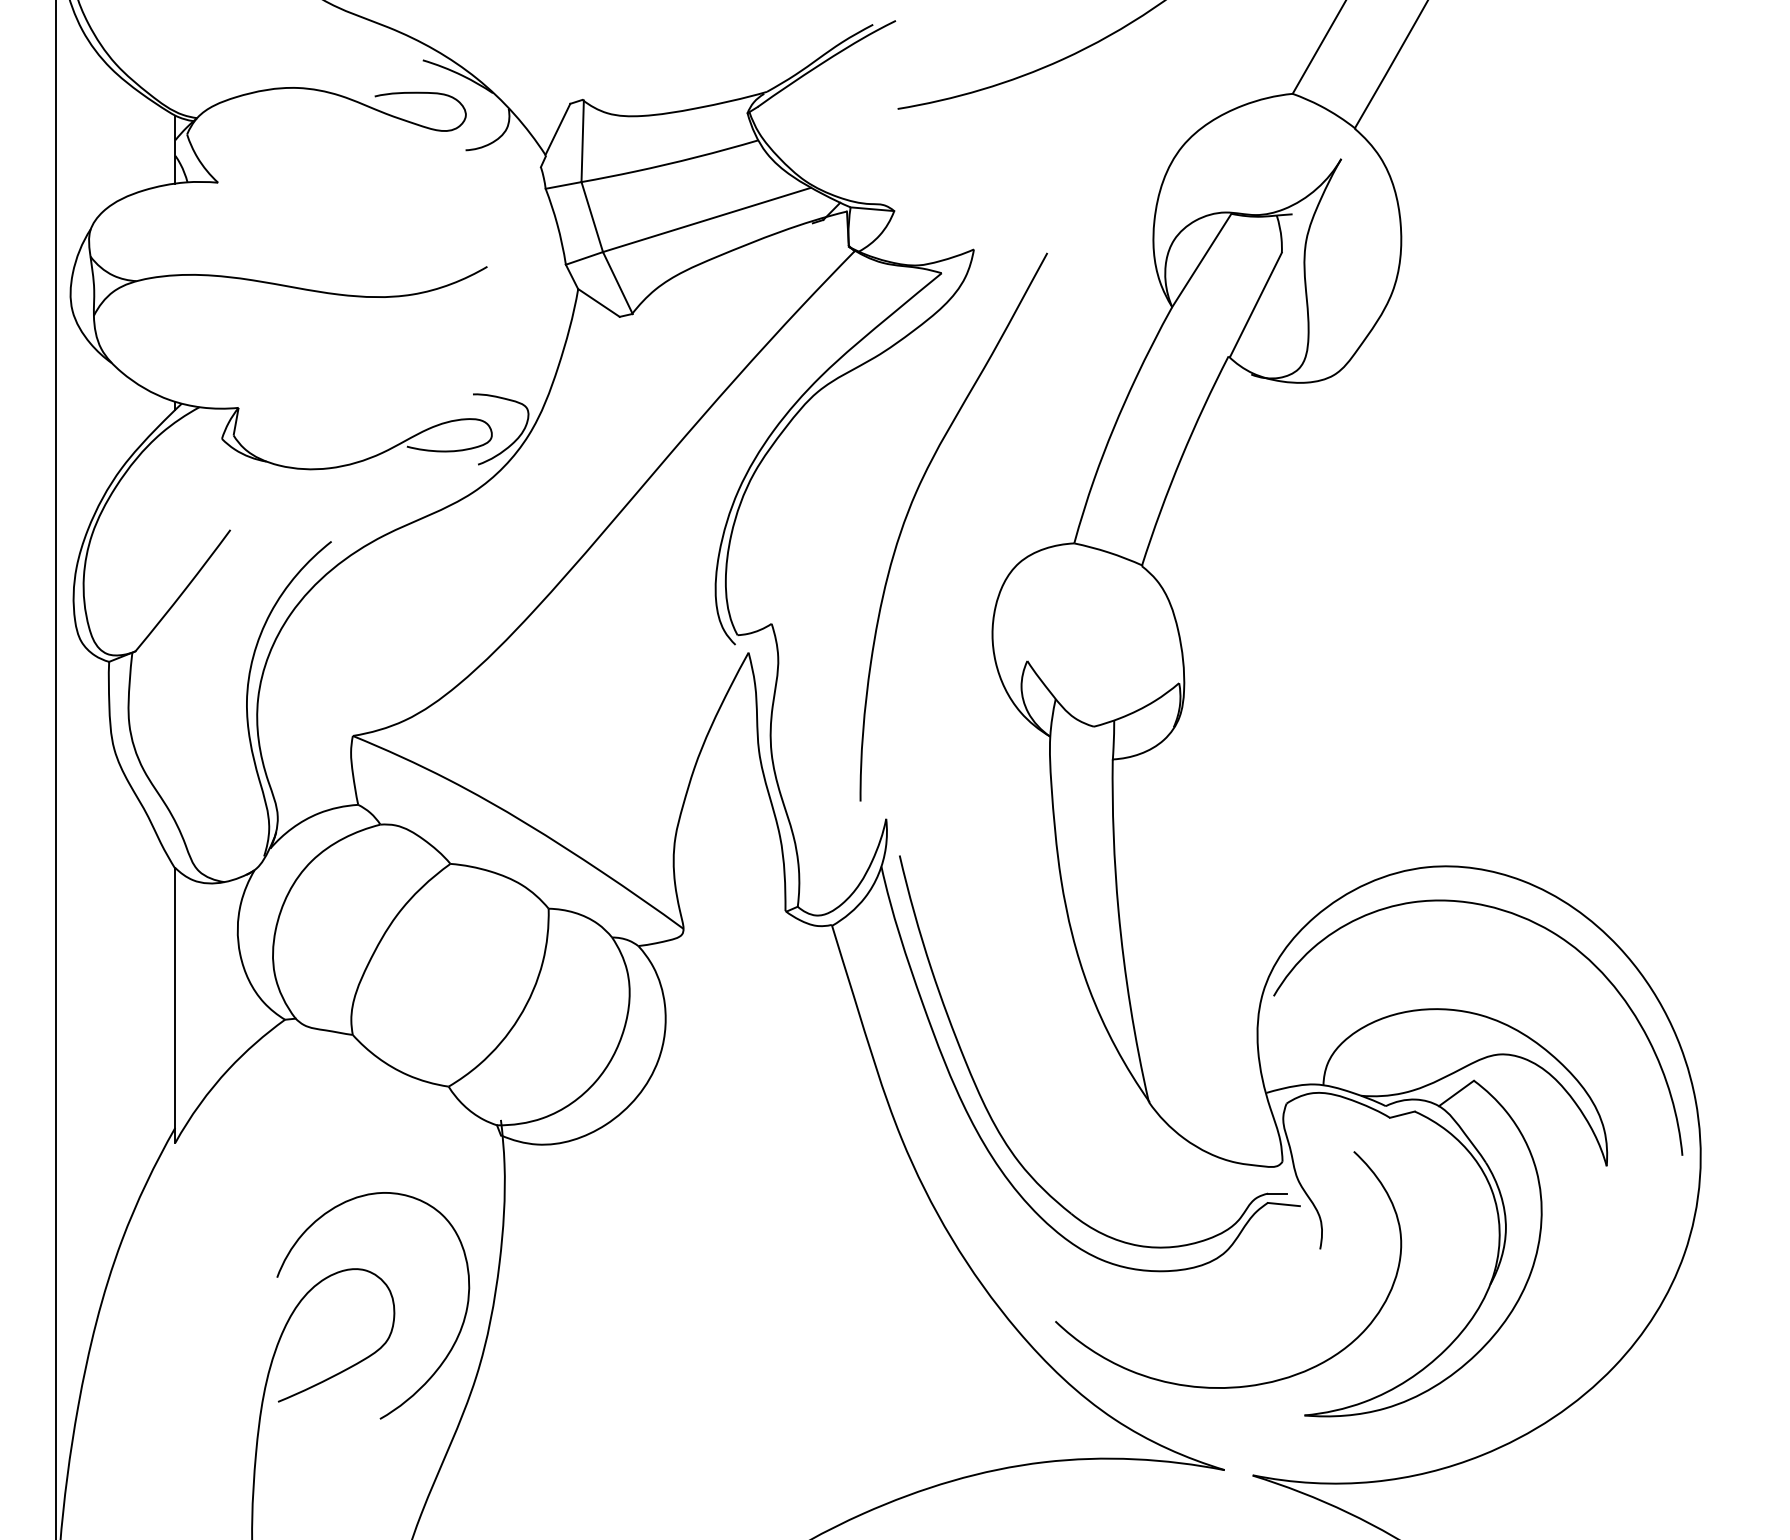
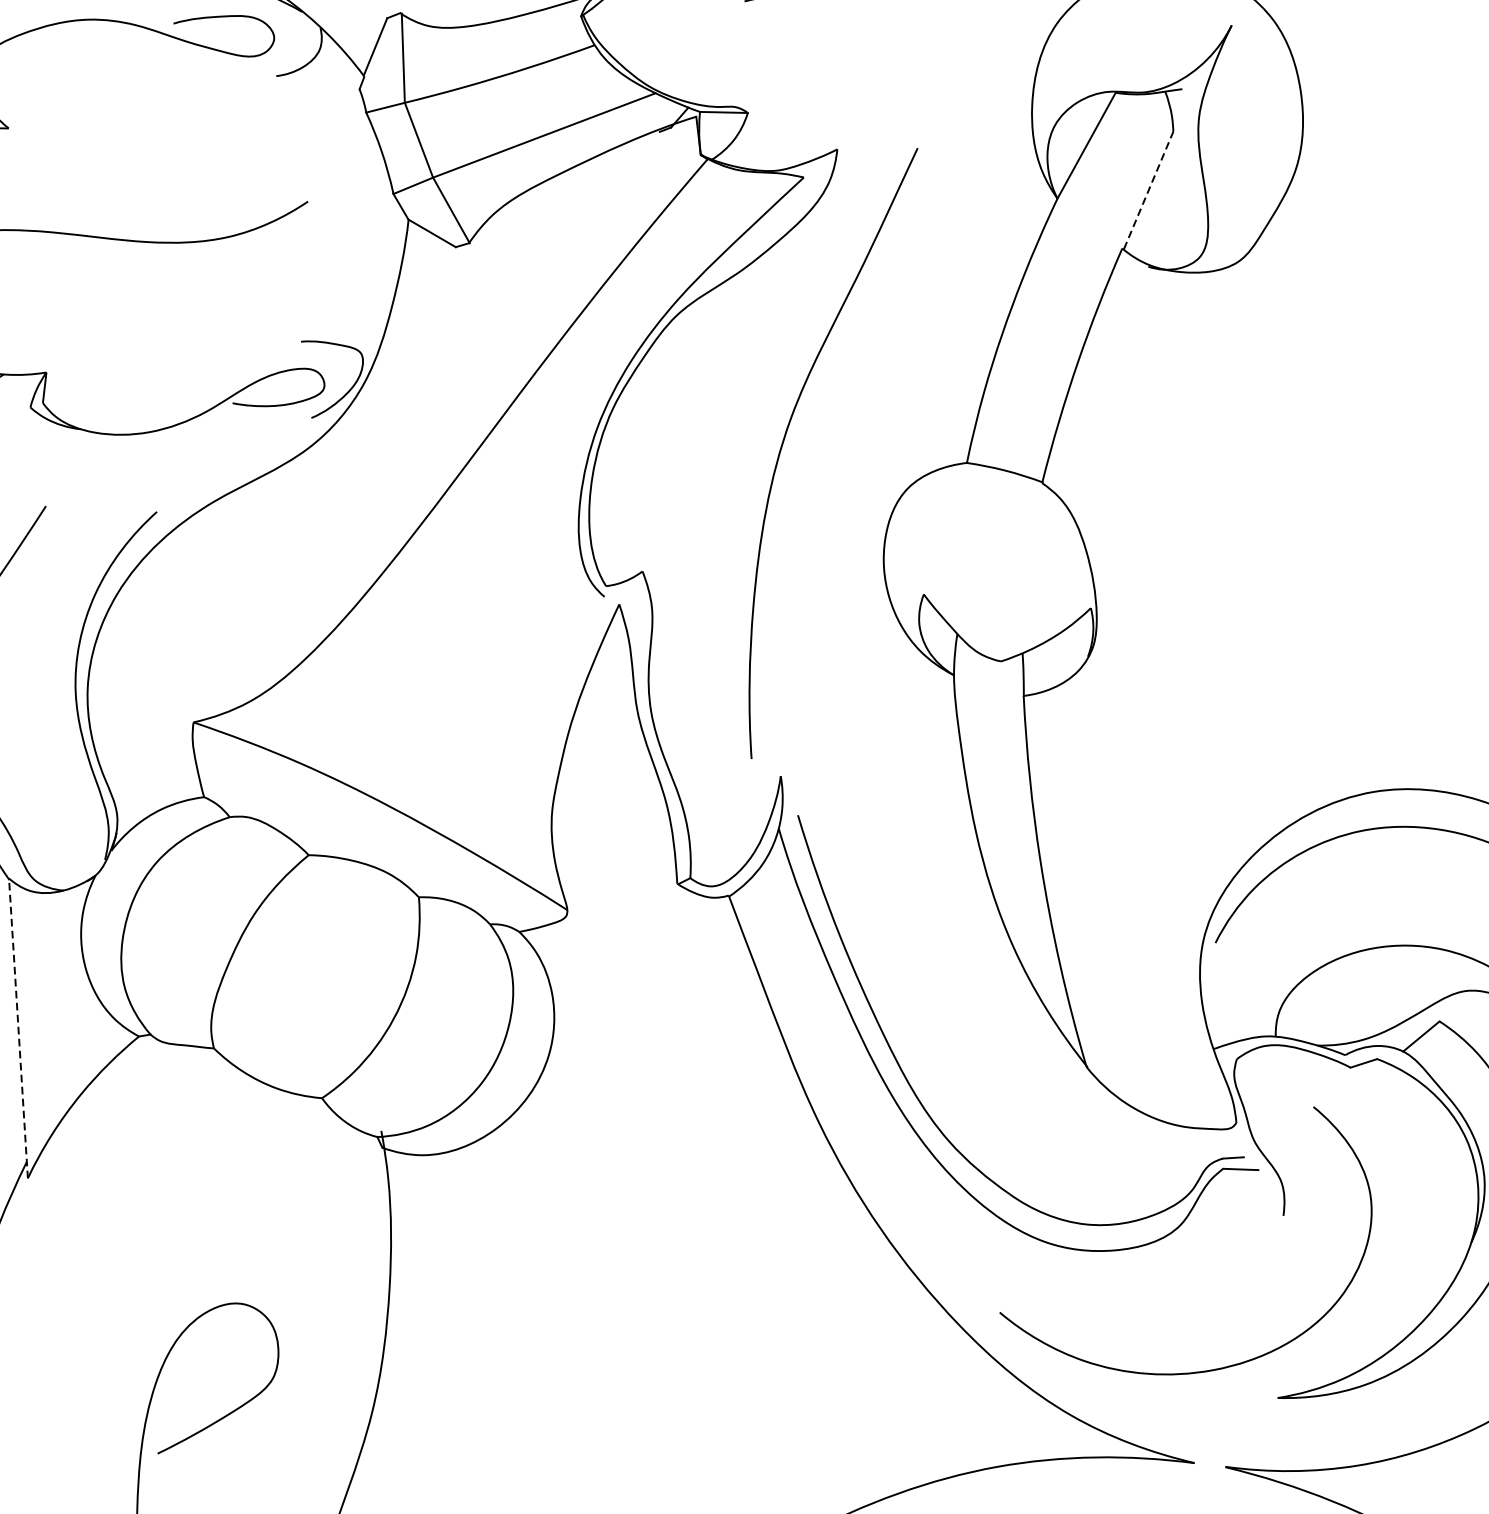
line: (1256, 304) -> (1149, 189), solid -> dashed
line: (175, 1004) -> (18, 1027), solid -> dashed
curve: (450, 1348) -> (342, 1383), removed

